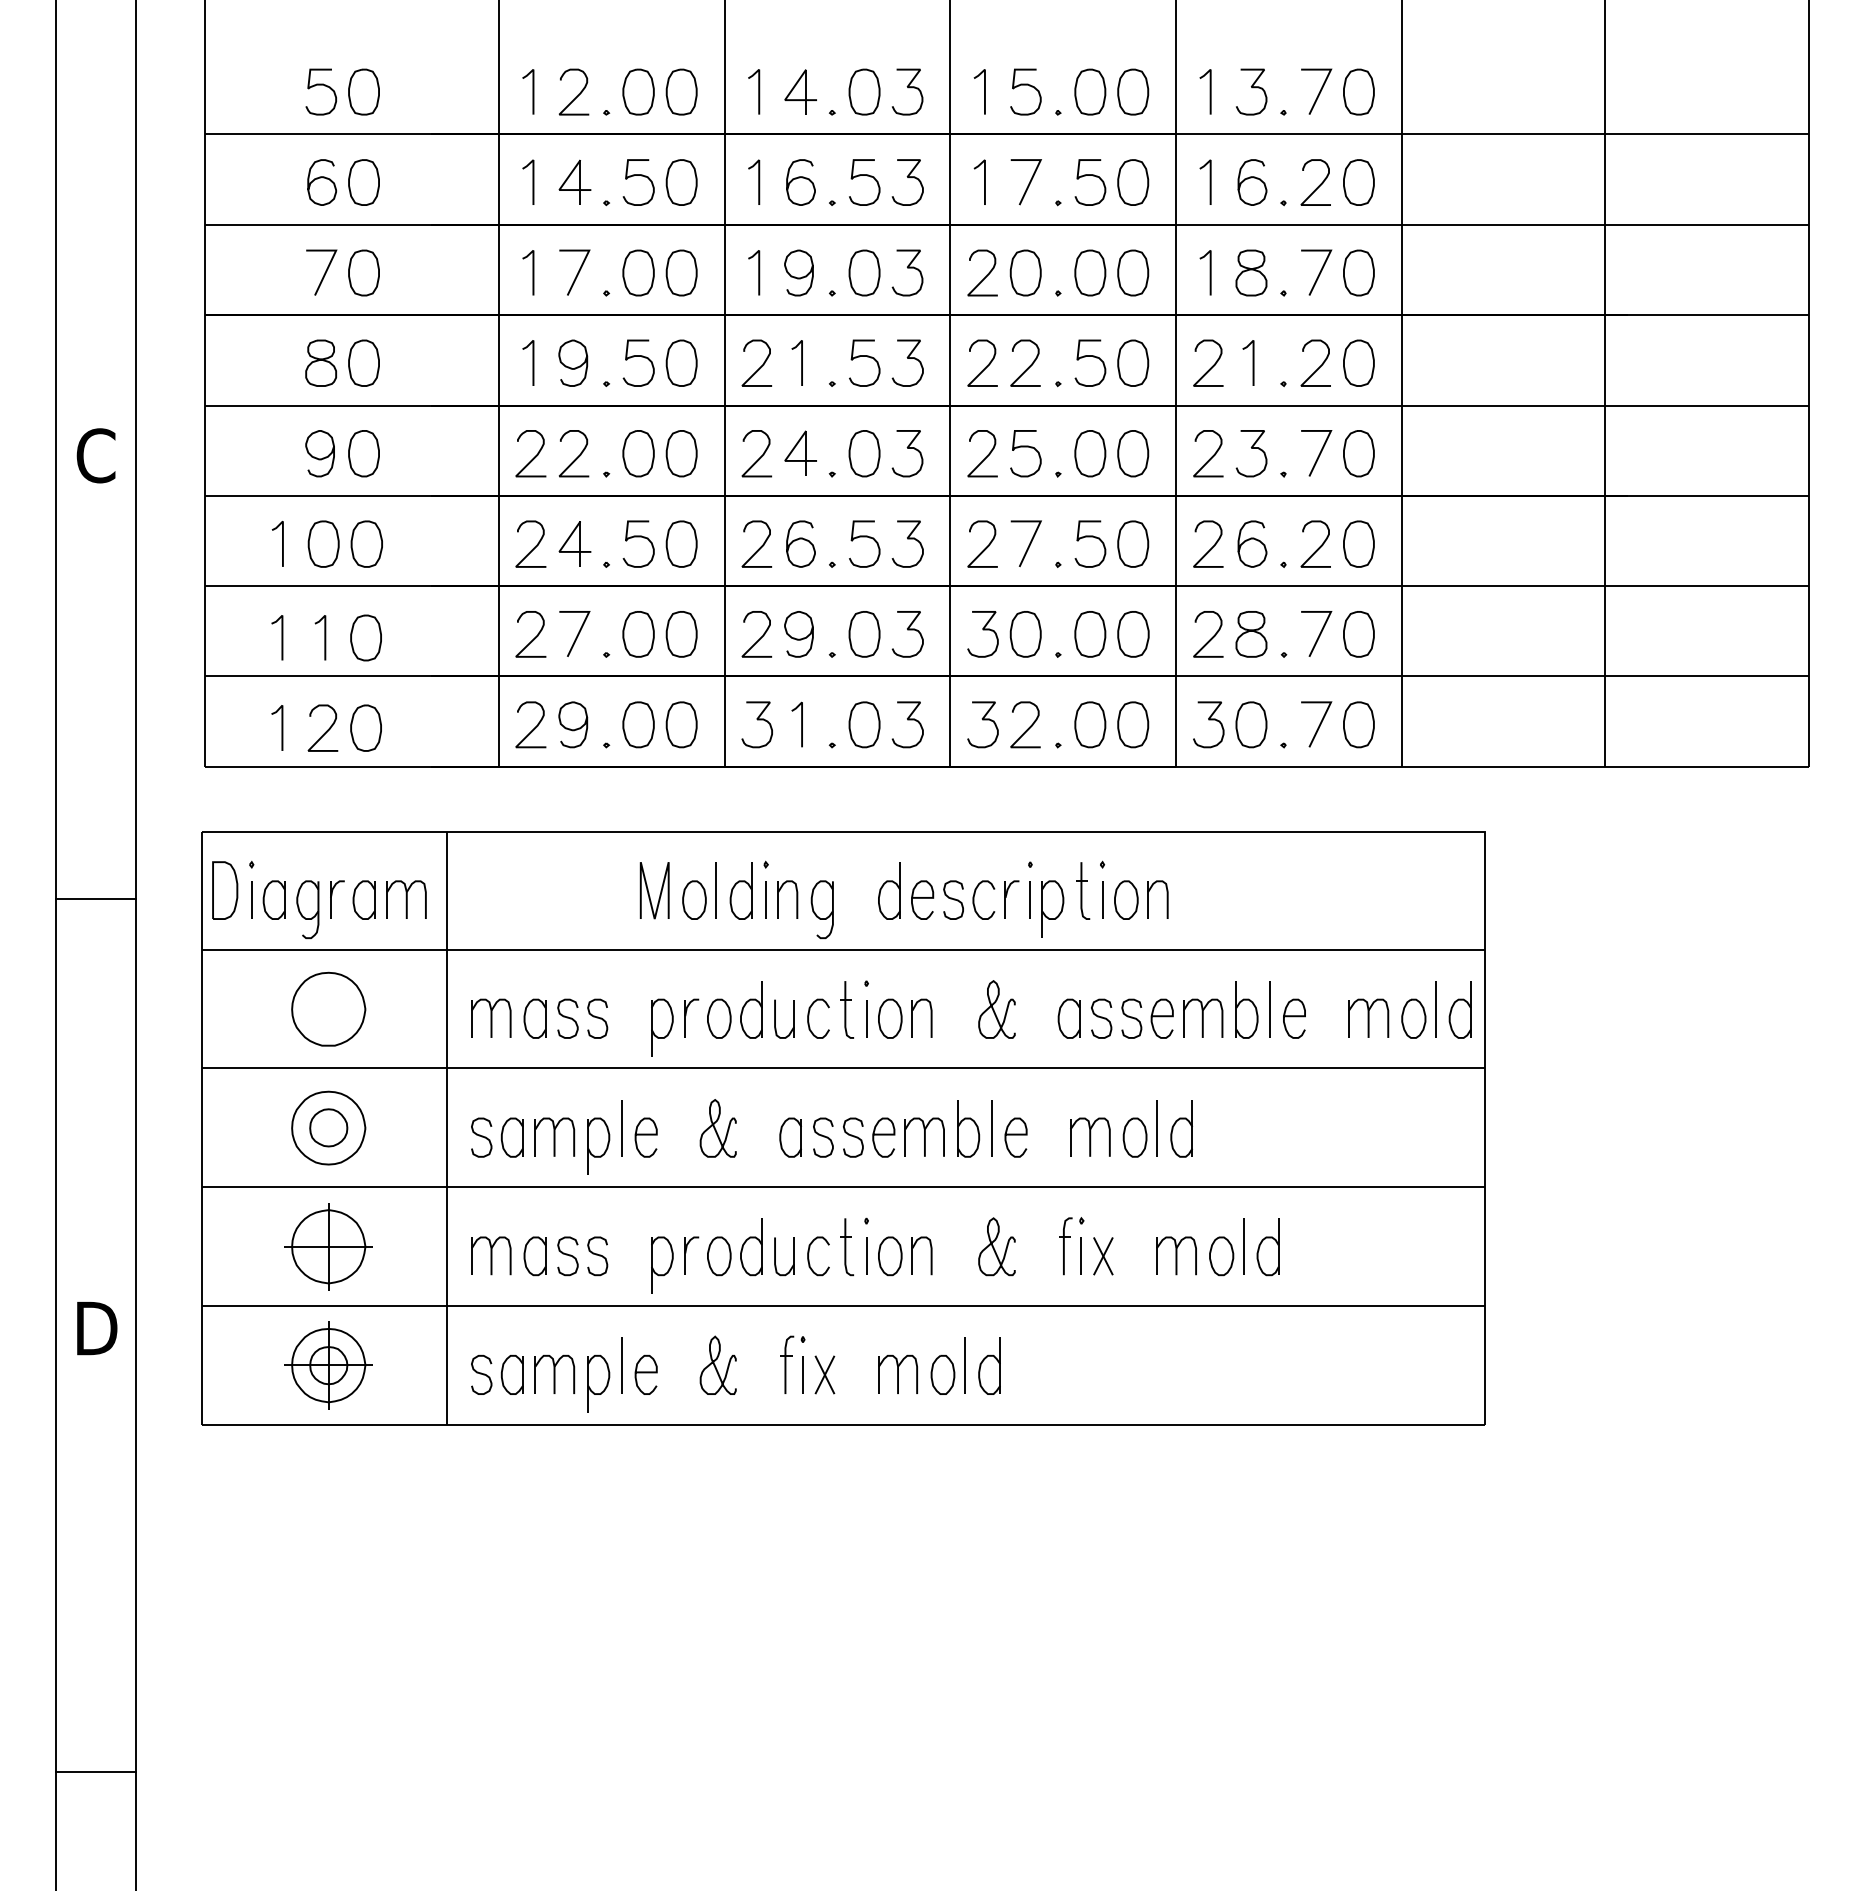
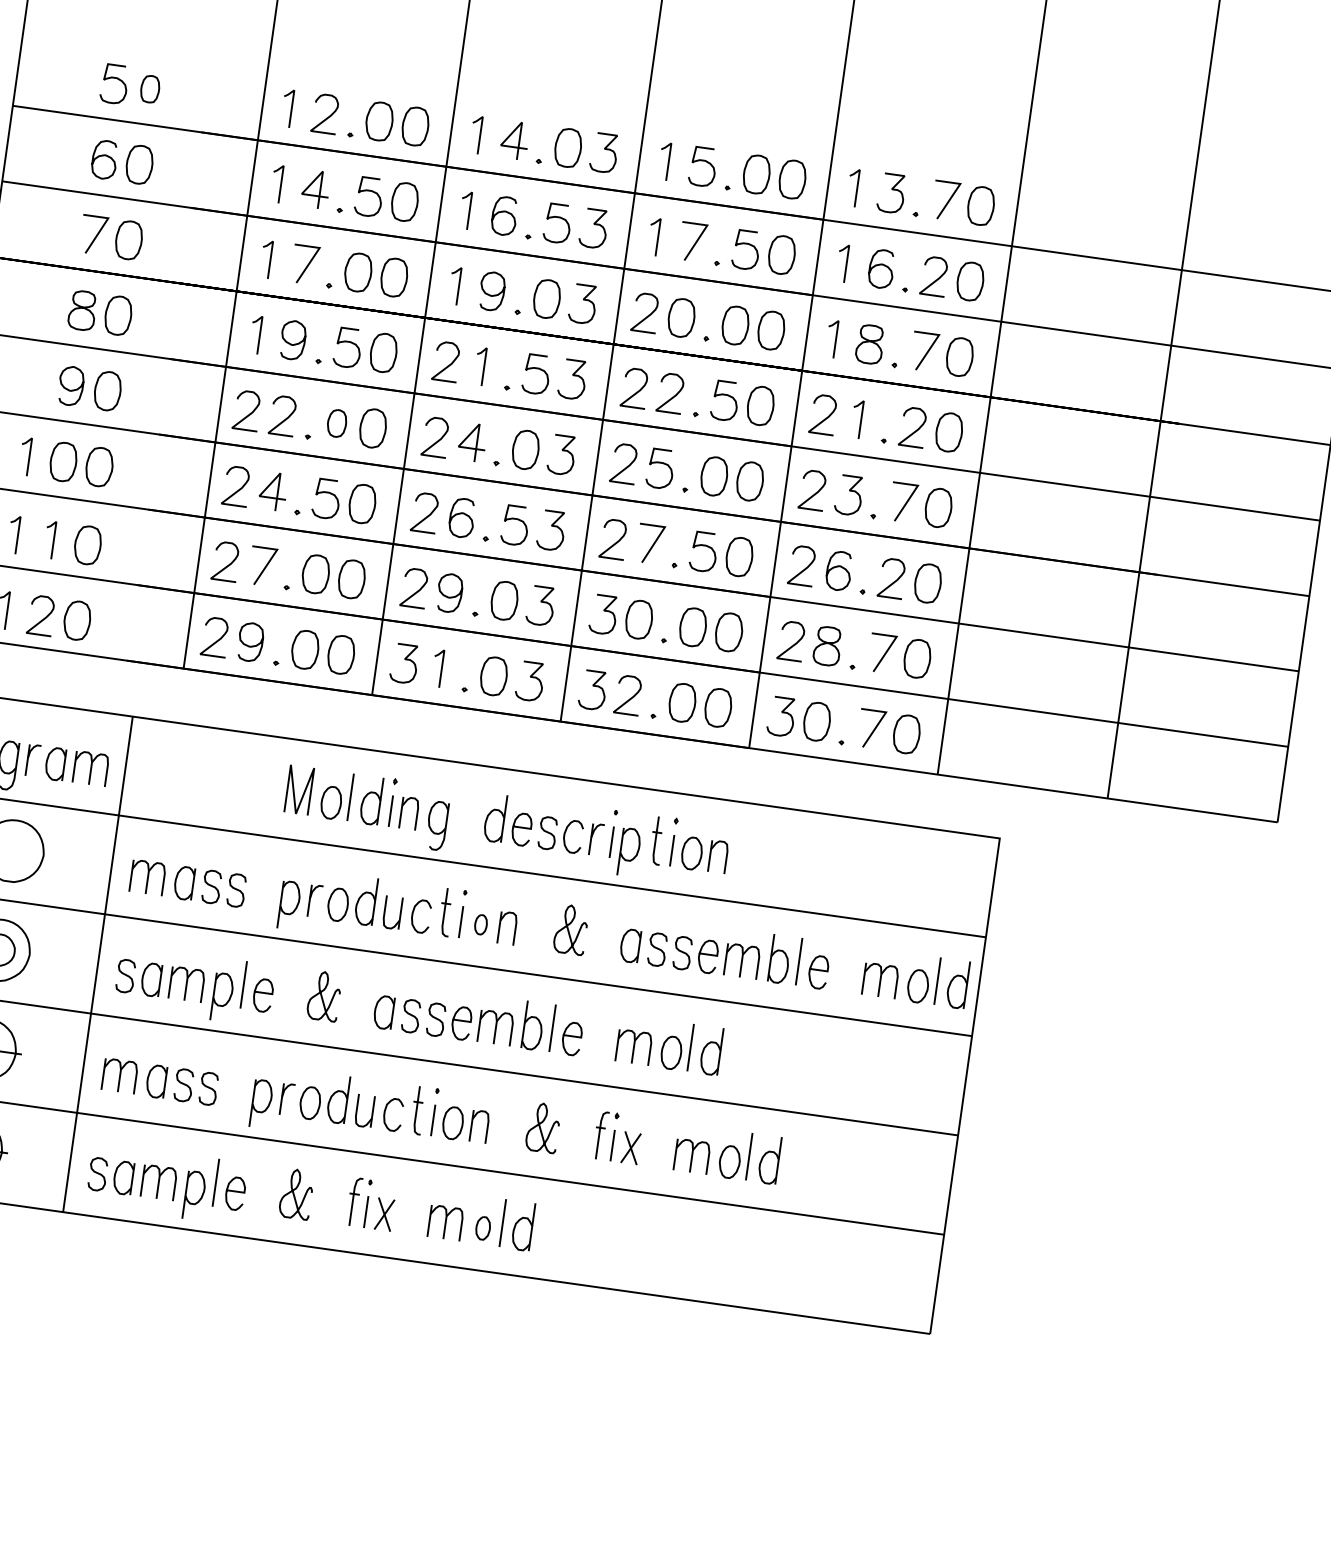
part: (363, 91) -> (149, 88), size x0.7
part: (638, 453) -> (337, 423), size x0.7
part: (890, 1018) -> (481, 924), size x0.6
part: (942, 1374) -> (482, 1228), size x0.7

